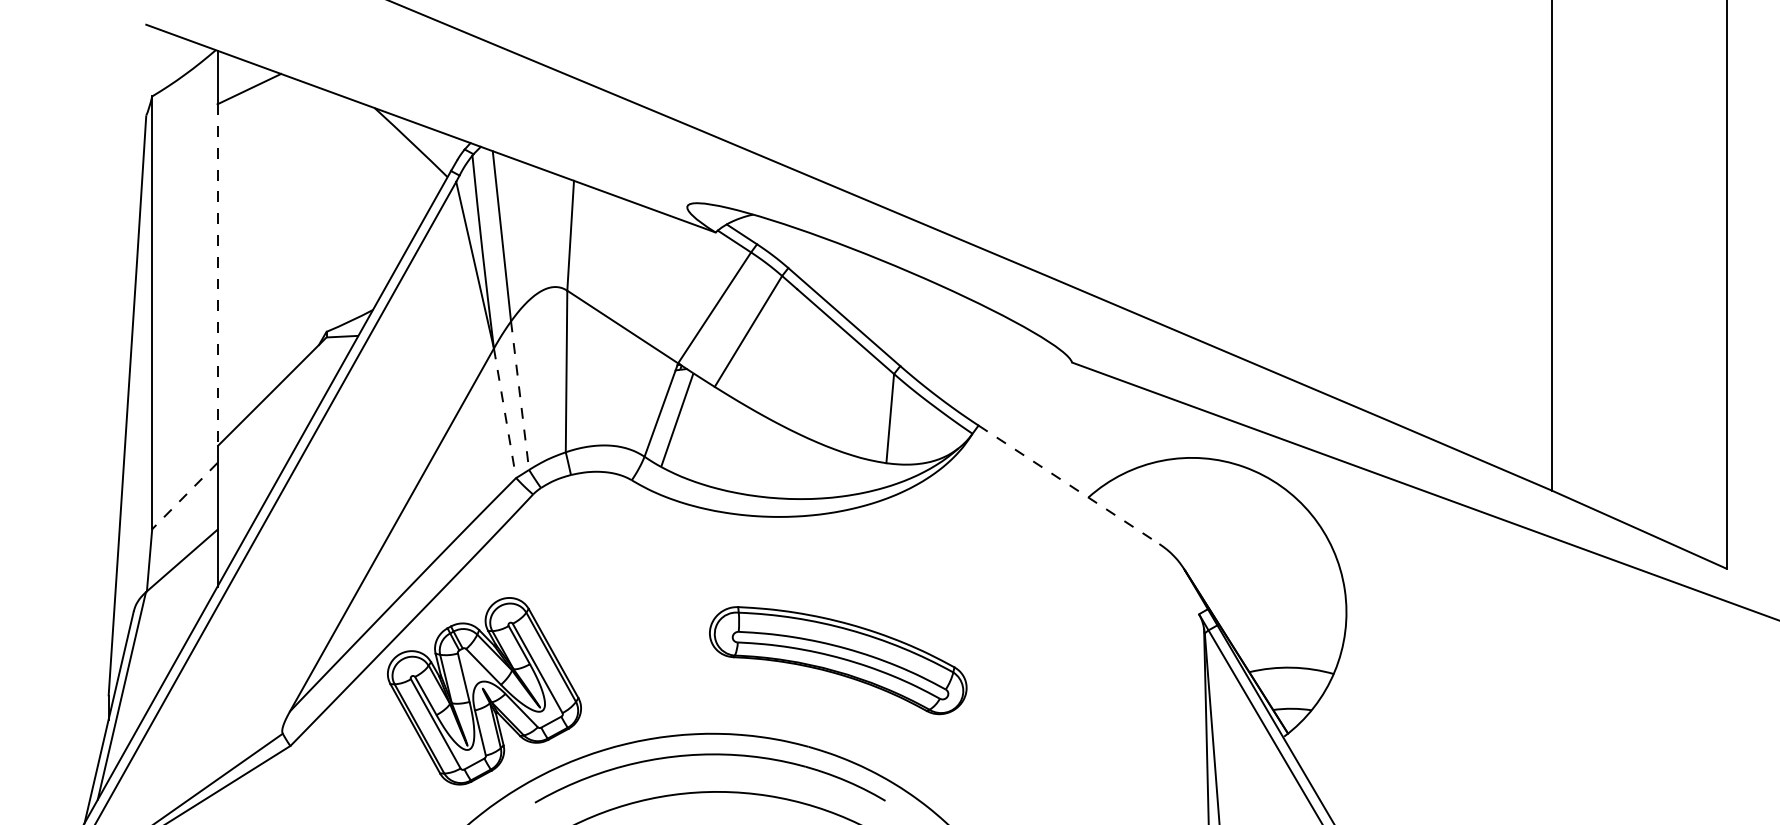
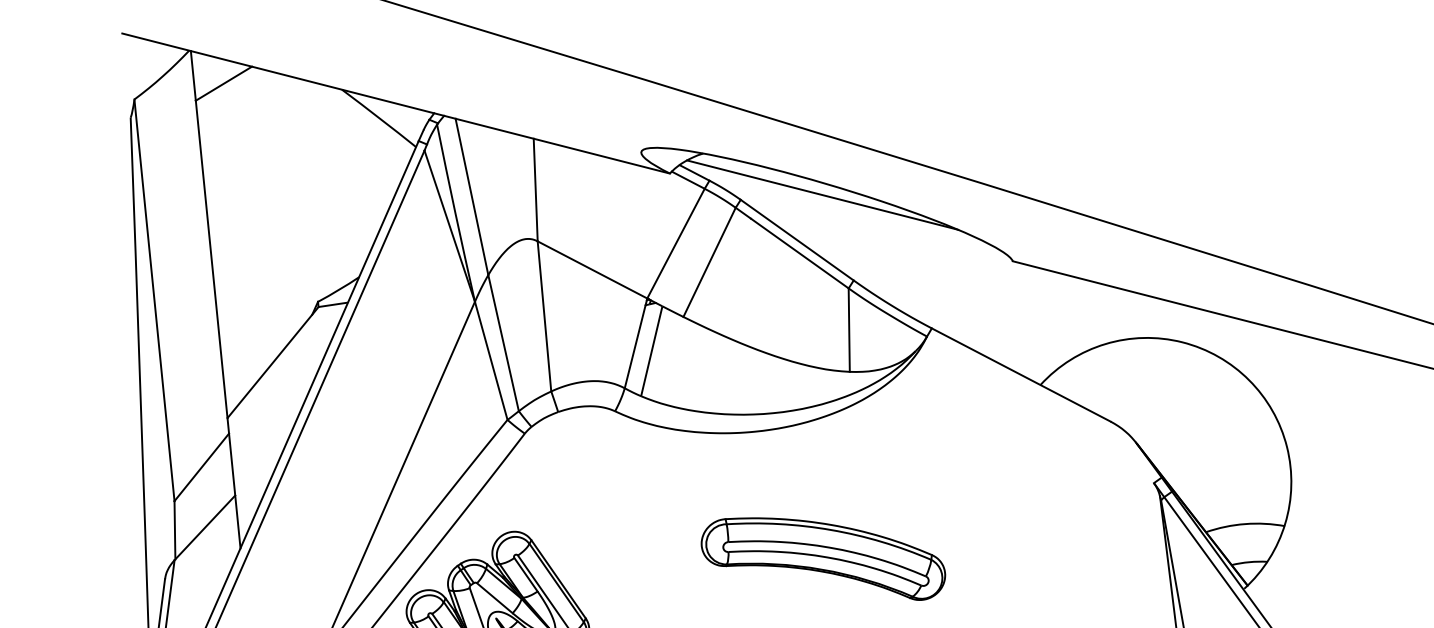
line: (876, 271) -> (822, 194), added
line: (217, 275) -> (211, 259), dashed -> solid
line: (520, 395) -> (503, 342), dashed -> solid
line: (505, 413) -> (491, 361), dashed -> solid
line: (1069, 485) -> (1021, 375), dashed -> solid
line: (184, 496) -> (201, 467), dashed -> solid

